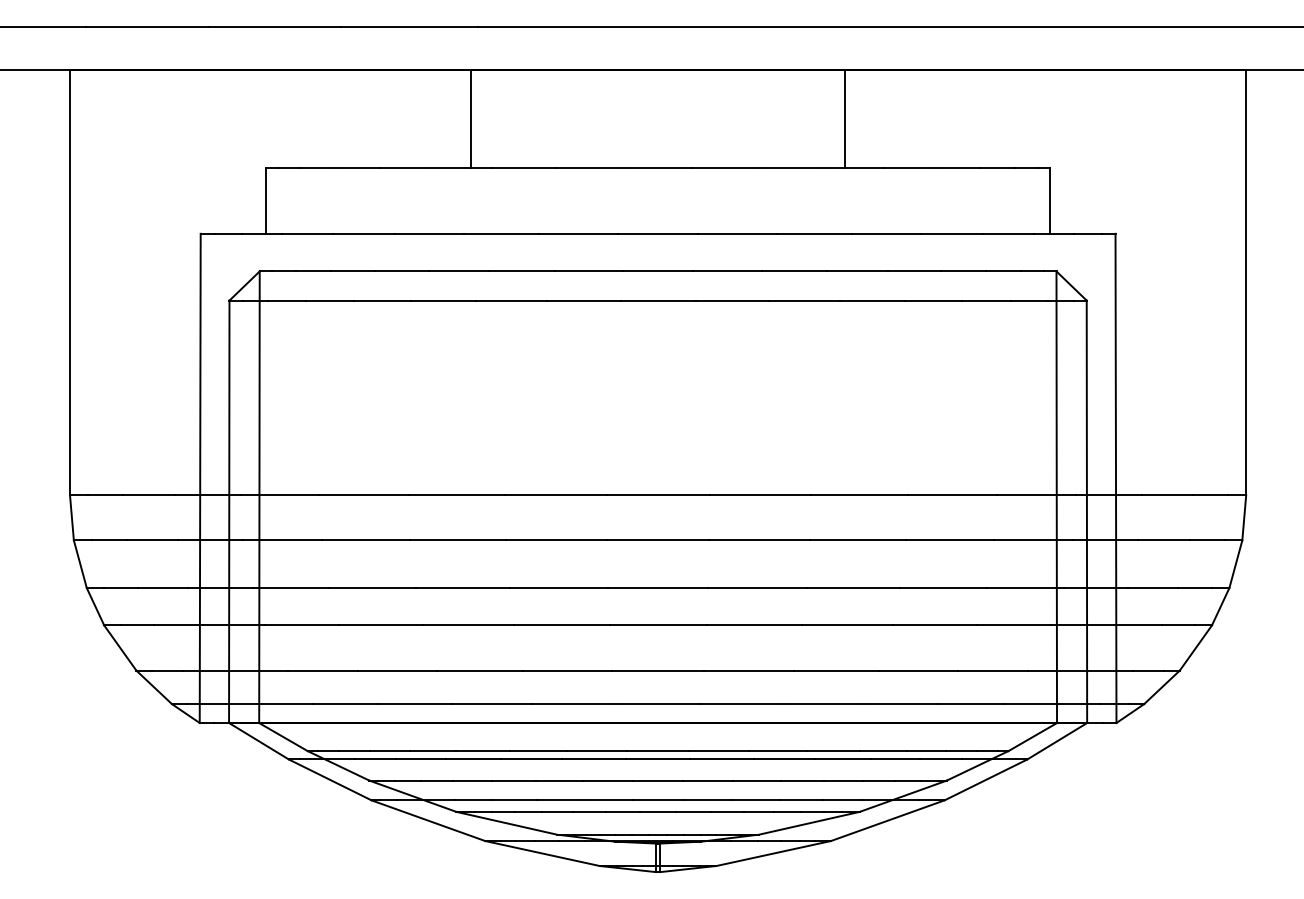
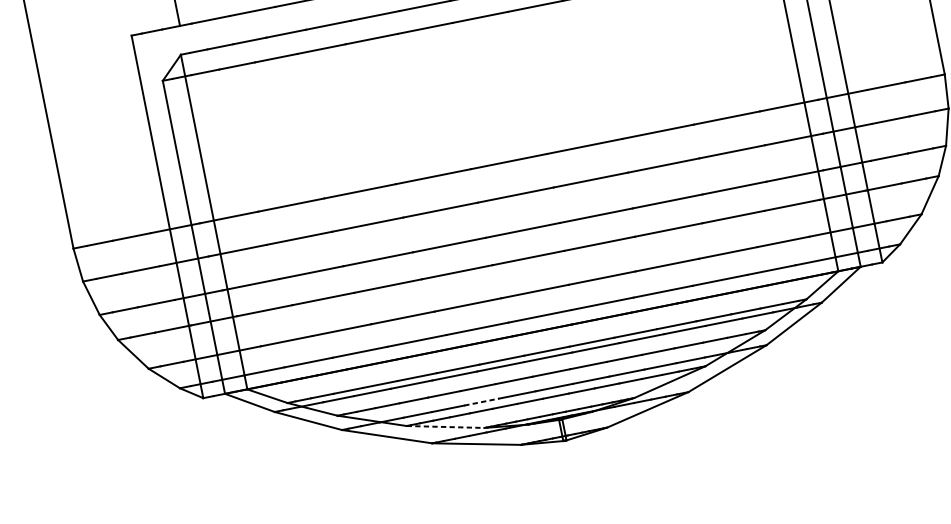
line: (560, 800) -> (482, 402), solid -> dashed
line: (507, 823) -> (446, 427), solid -> dashed

